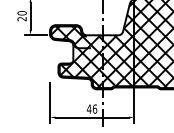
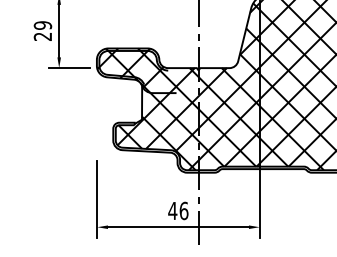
text: (21, 13) -> (41, 25), 20 -> 29

